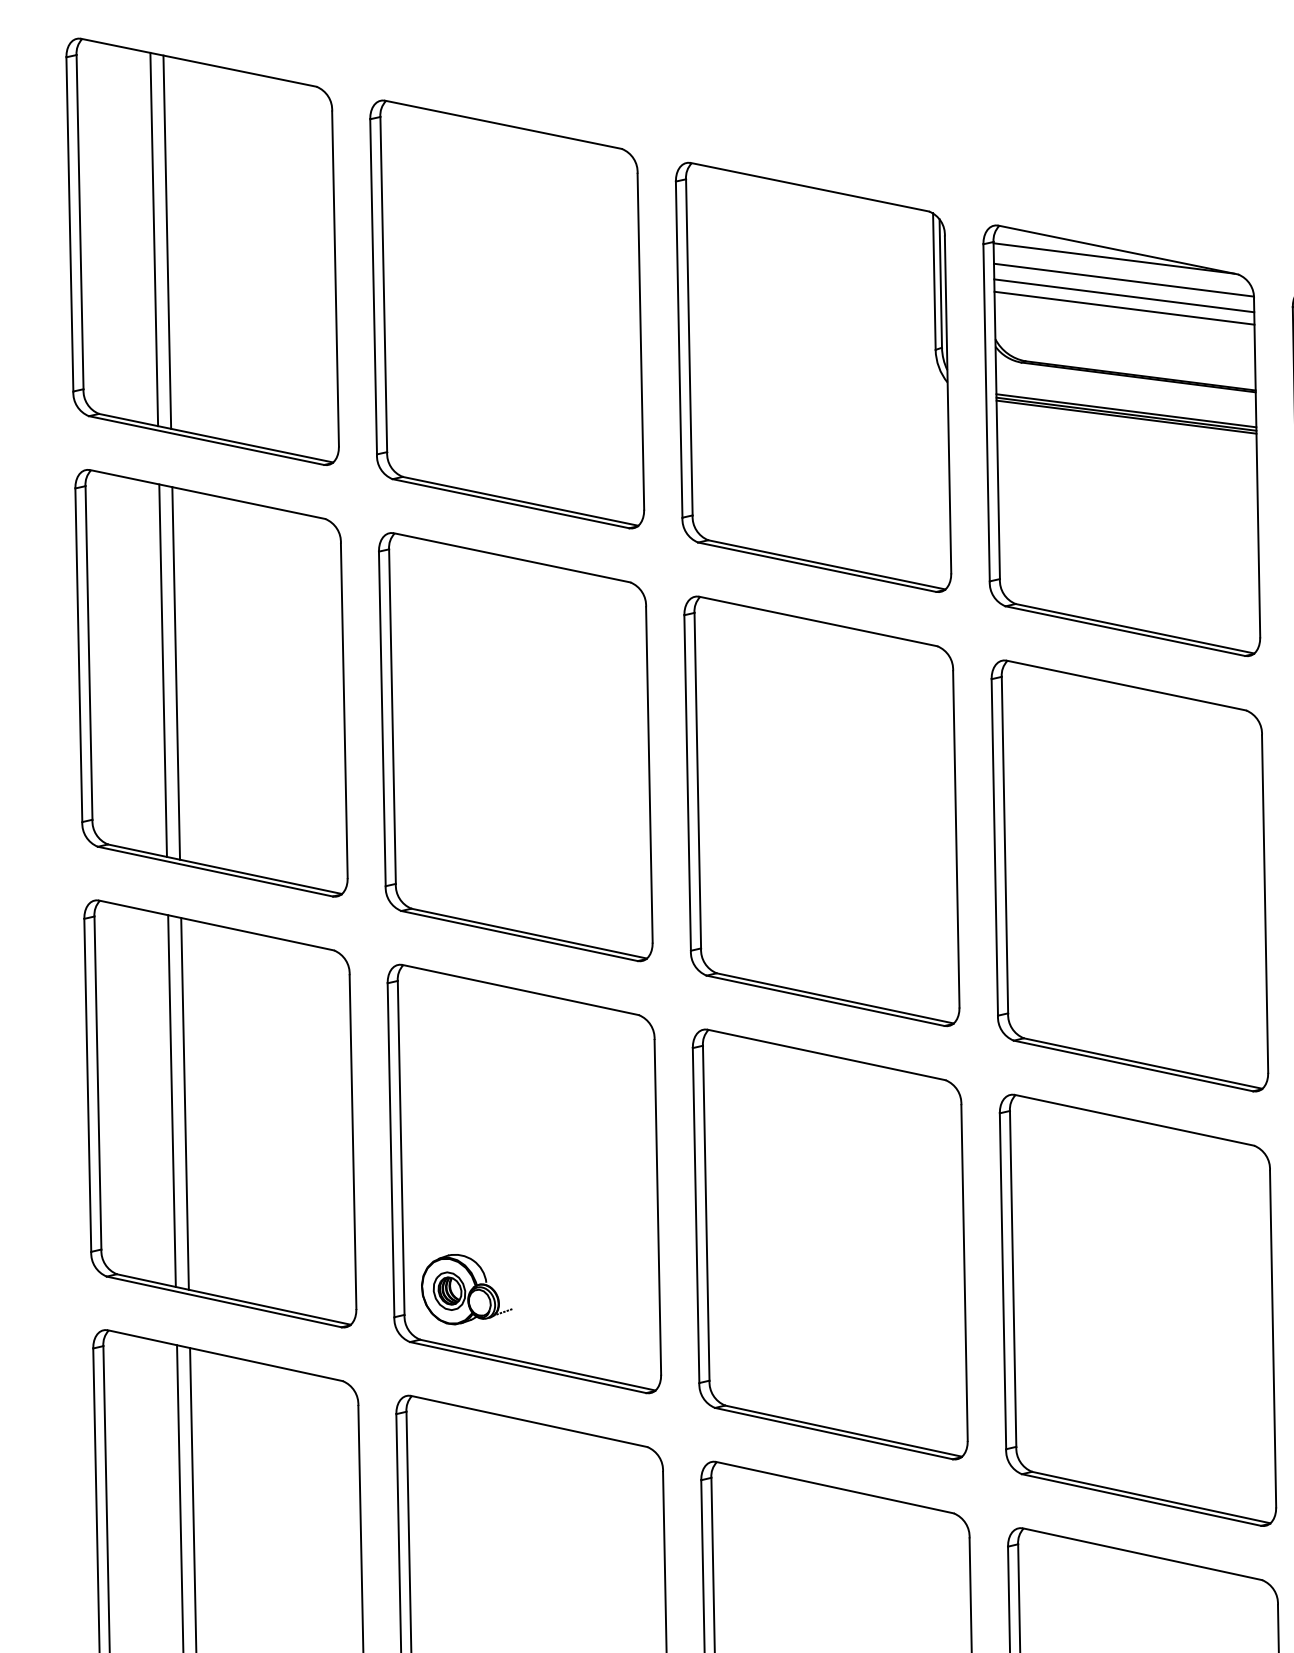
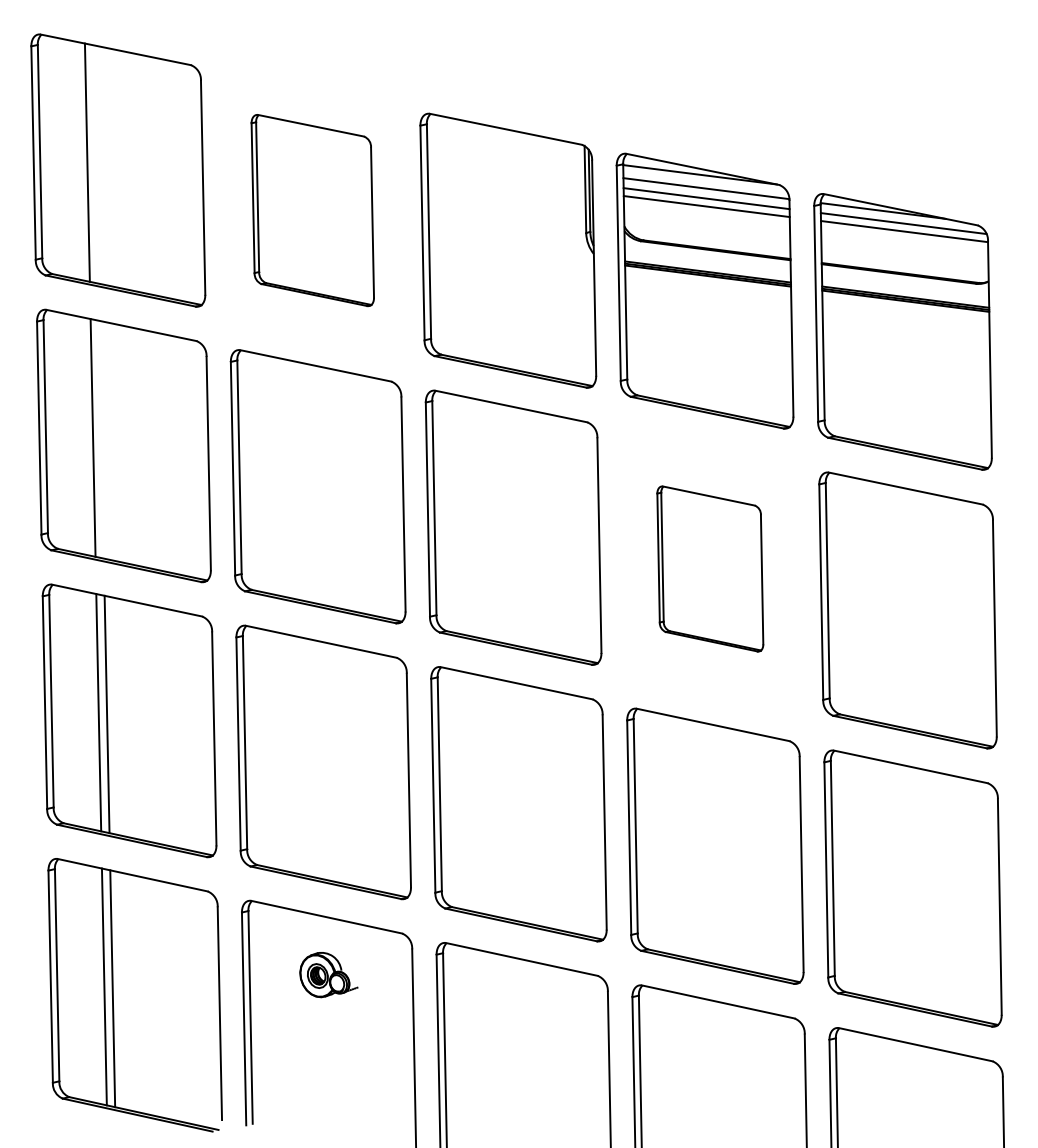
line: (166, 242) -> (95, 164), removed
part: (506, 314) -> (312, 210), size x0.7
line: (174, 673) -> (100, 439), removed
part: (1130, 875) -> (710, 568), size x0.6
part: (466, 1290) -> (328, 975), moved

